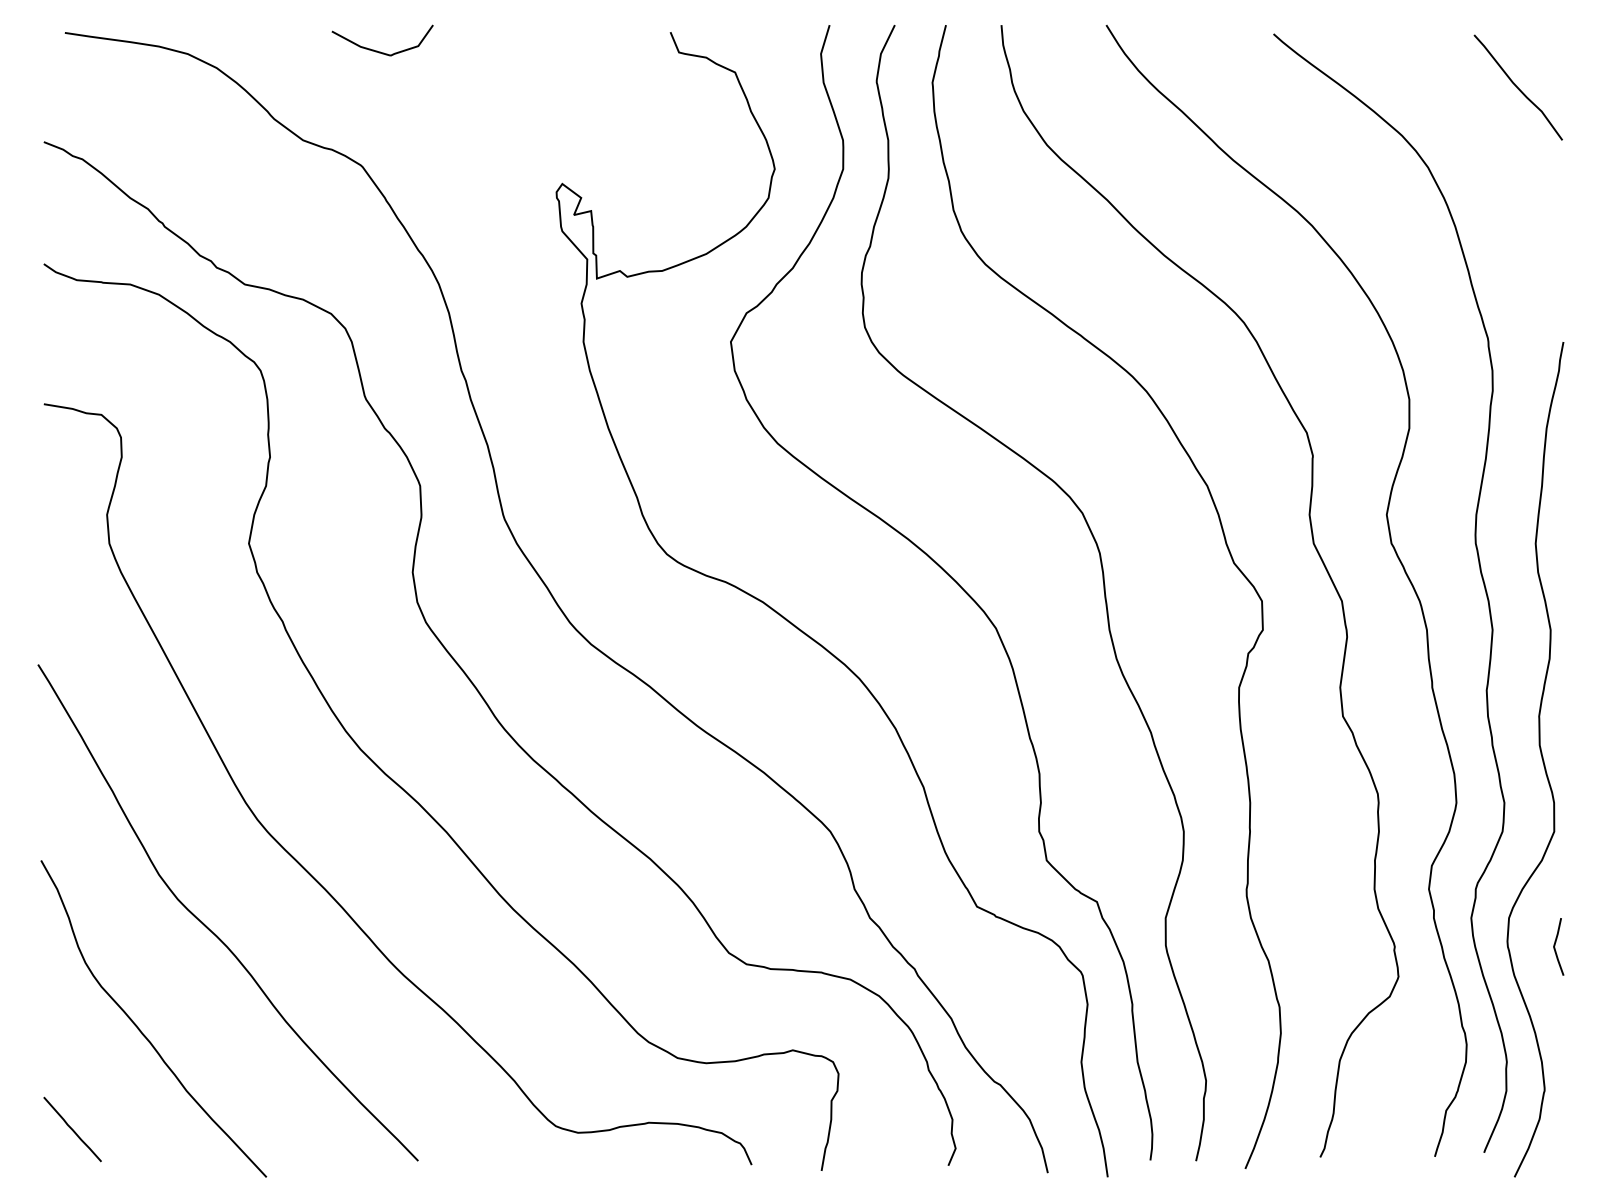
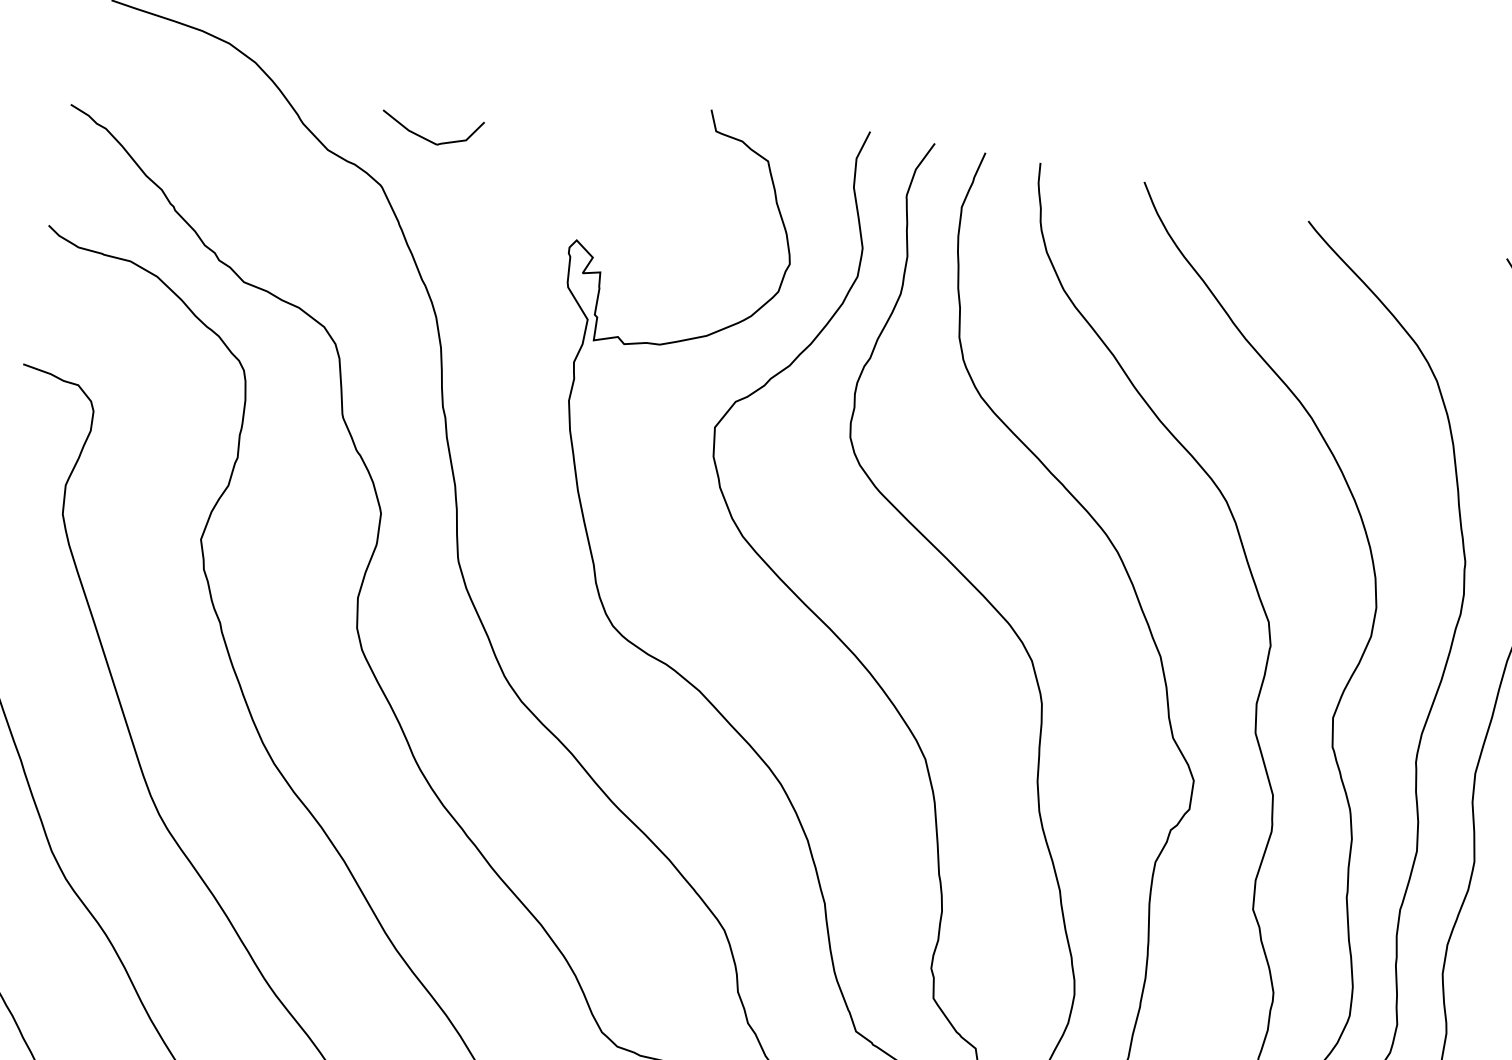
curve: (377, 50) -> (424, 137), moved

